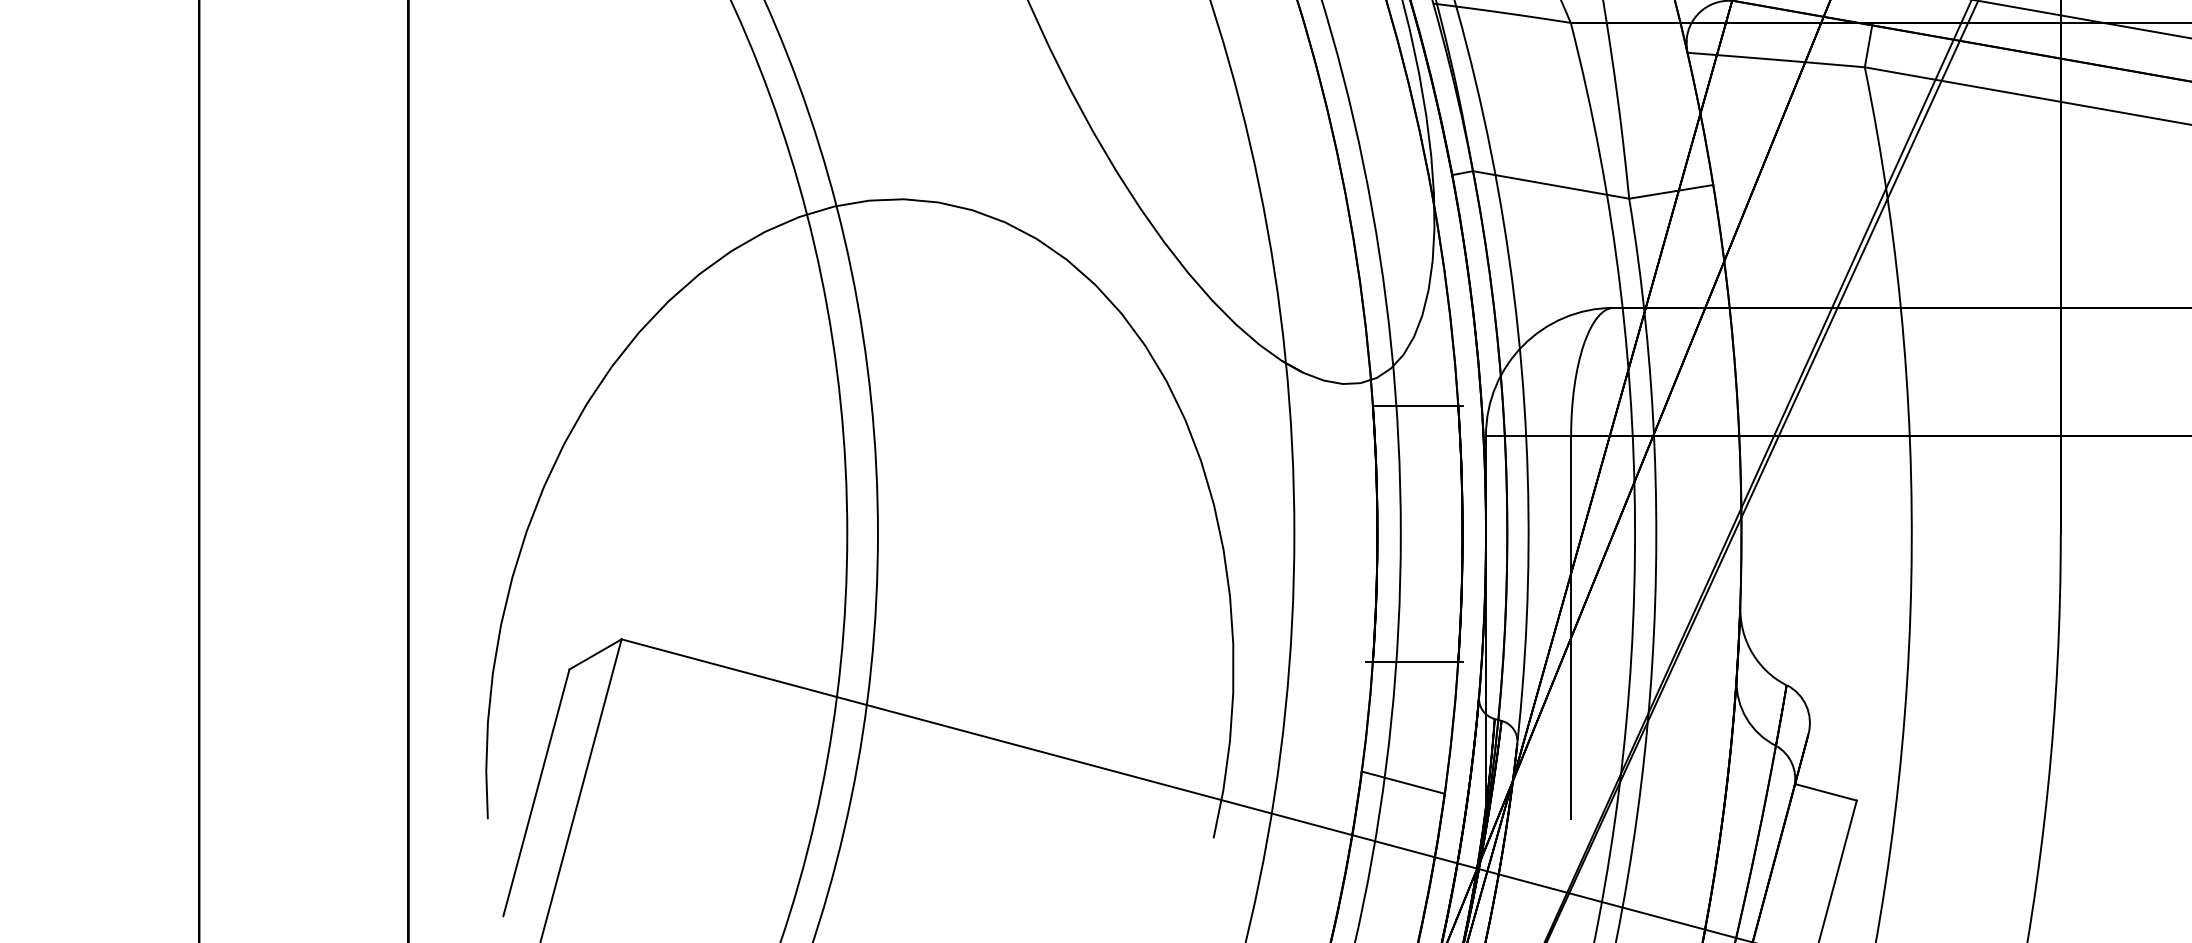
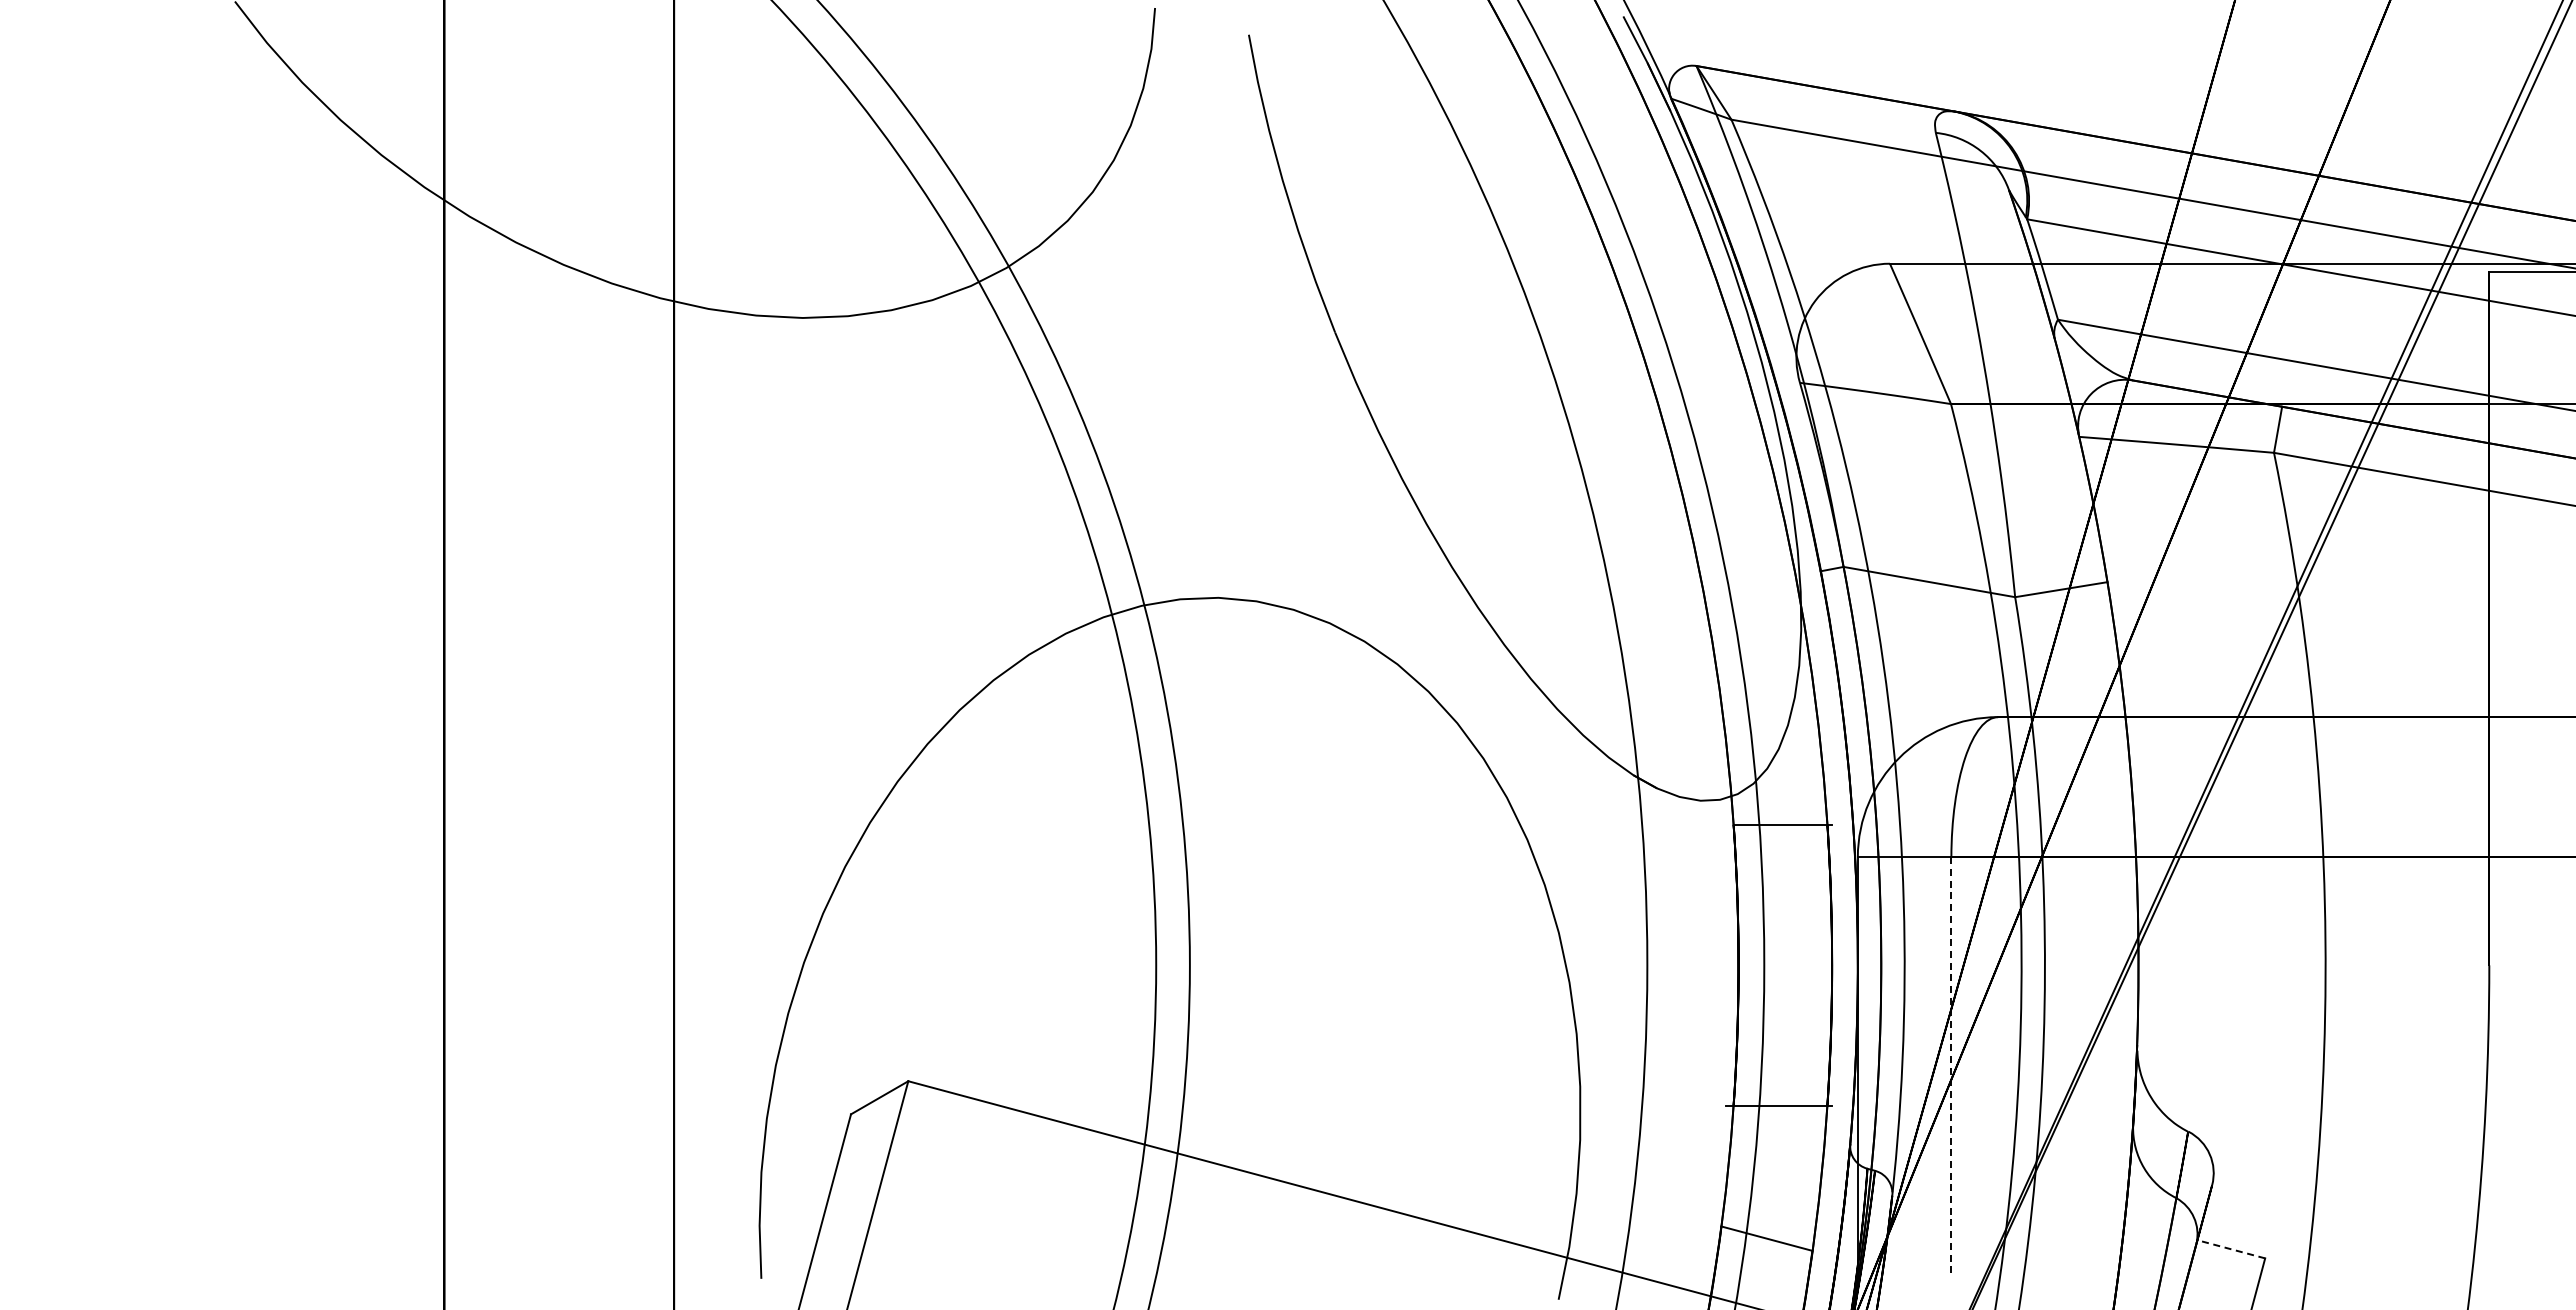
line: (1571, 627) -> (1951, 1068), solid -> dashed
line: (1825, 792) -> (2230, 1249), solid -> dashed

